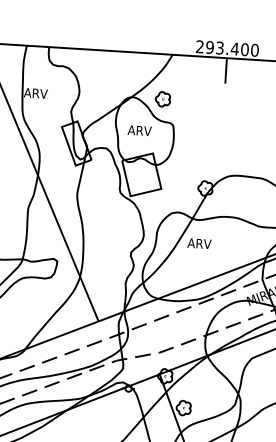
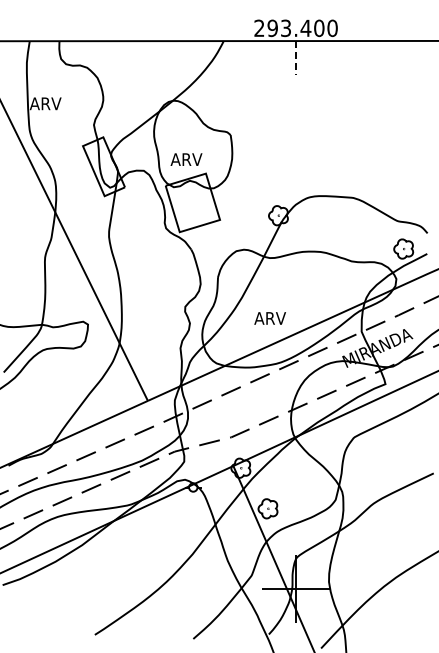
line: (226, 71) -> (296, 58), solid -> dashed
part: (162, 98) -> (214, 100), removed
text: (139, 130) -> (186, 159), moved
text: (198, 243) -> (269, 318), moved

